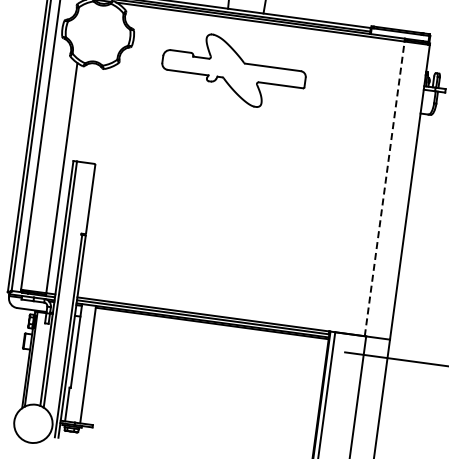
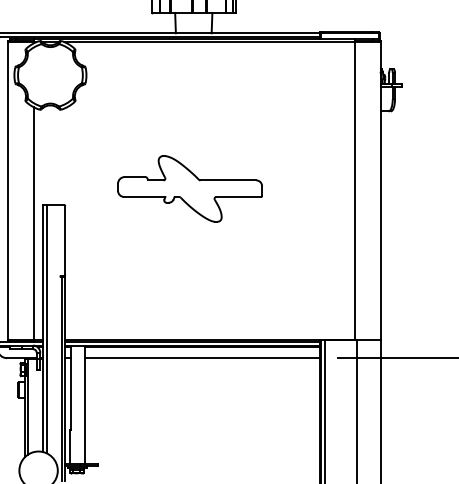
part: (233, 70) -> (189, 188), moved
line: (385, 188) -> (355, 190), dashed -> solid
line: (209, 334) -> (201, 358), added

